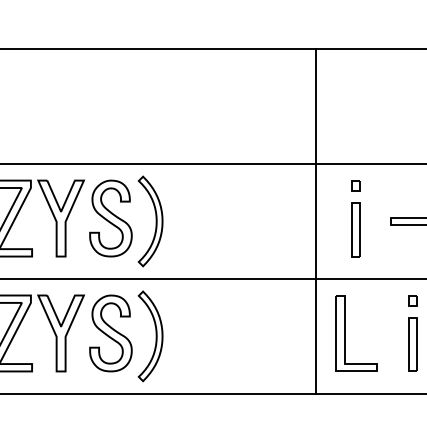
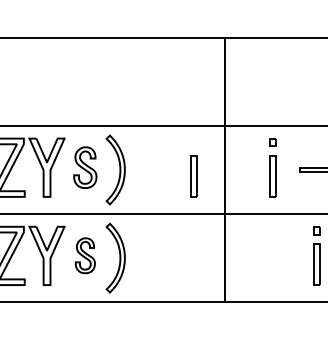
part: (111, 218) -> (85, 167), size x0.7
line: (315, 220) -> (224, 169), moved
part: (251, 229) -> (193, 176), added
part: (111, 332) -> (85, 255), size x0.6
part: (345, 332) -> (265, 255), removed

